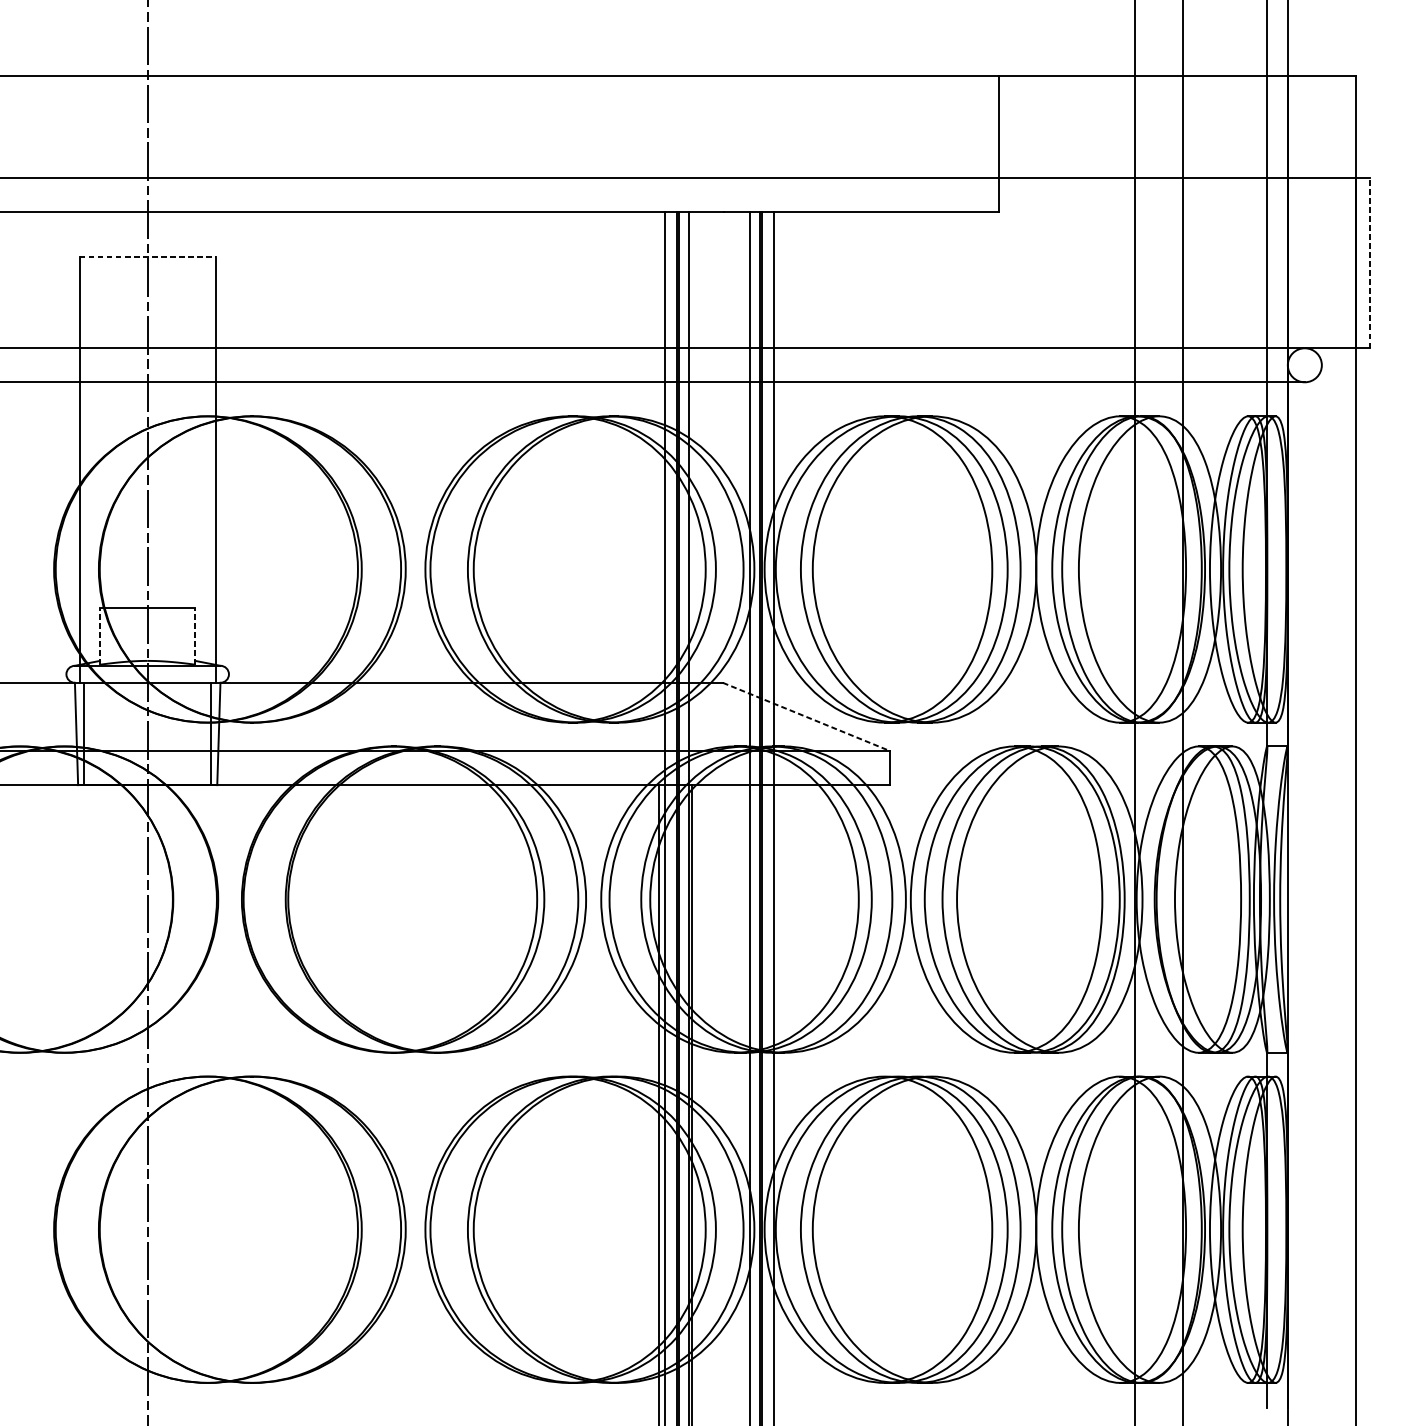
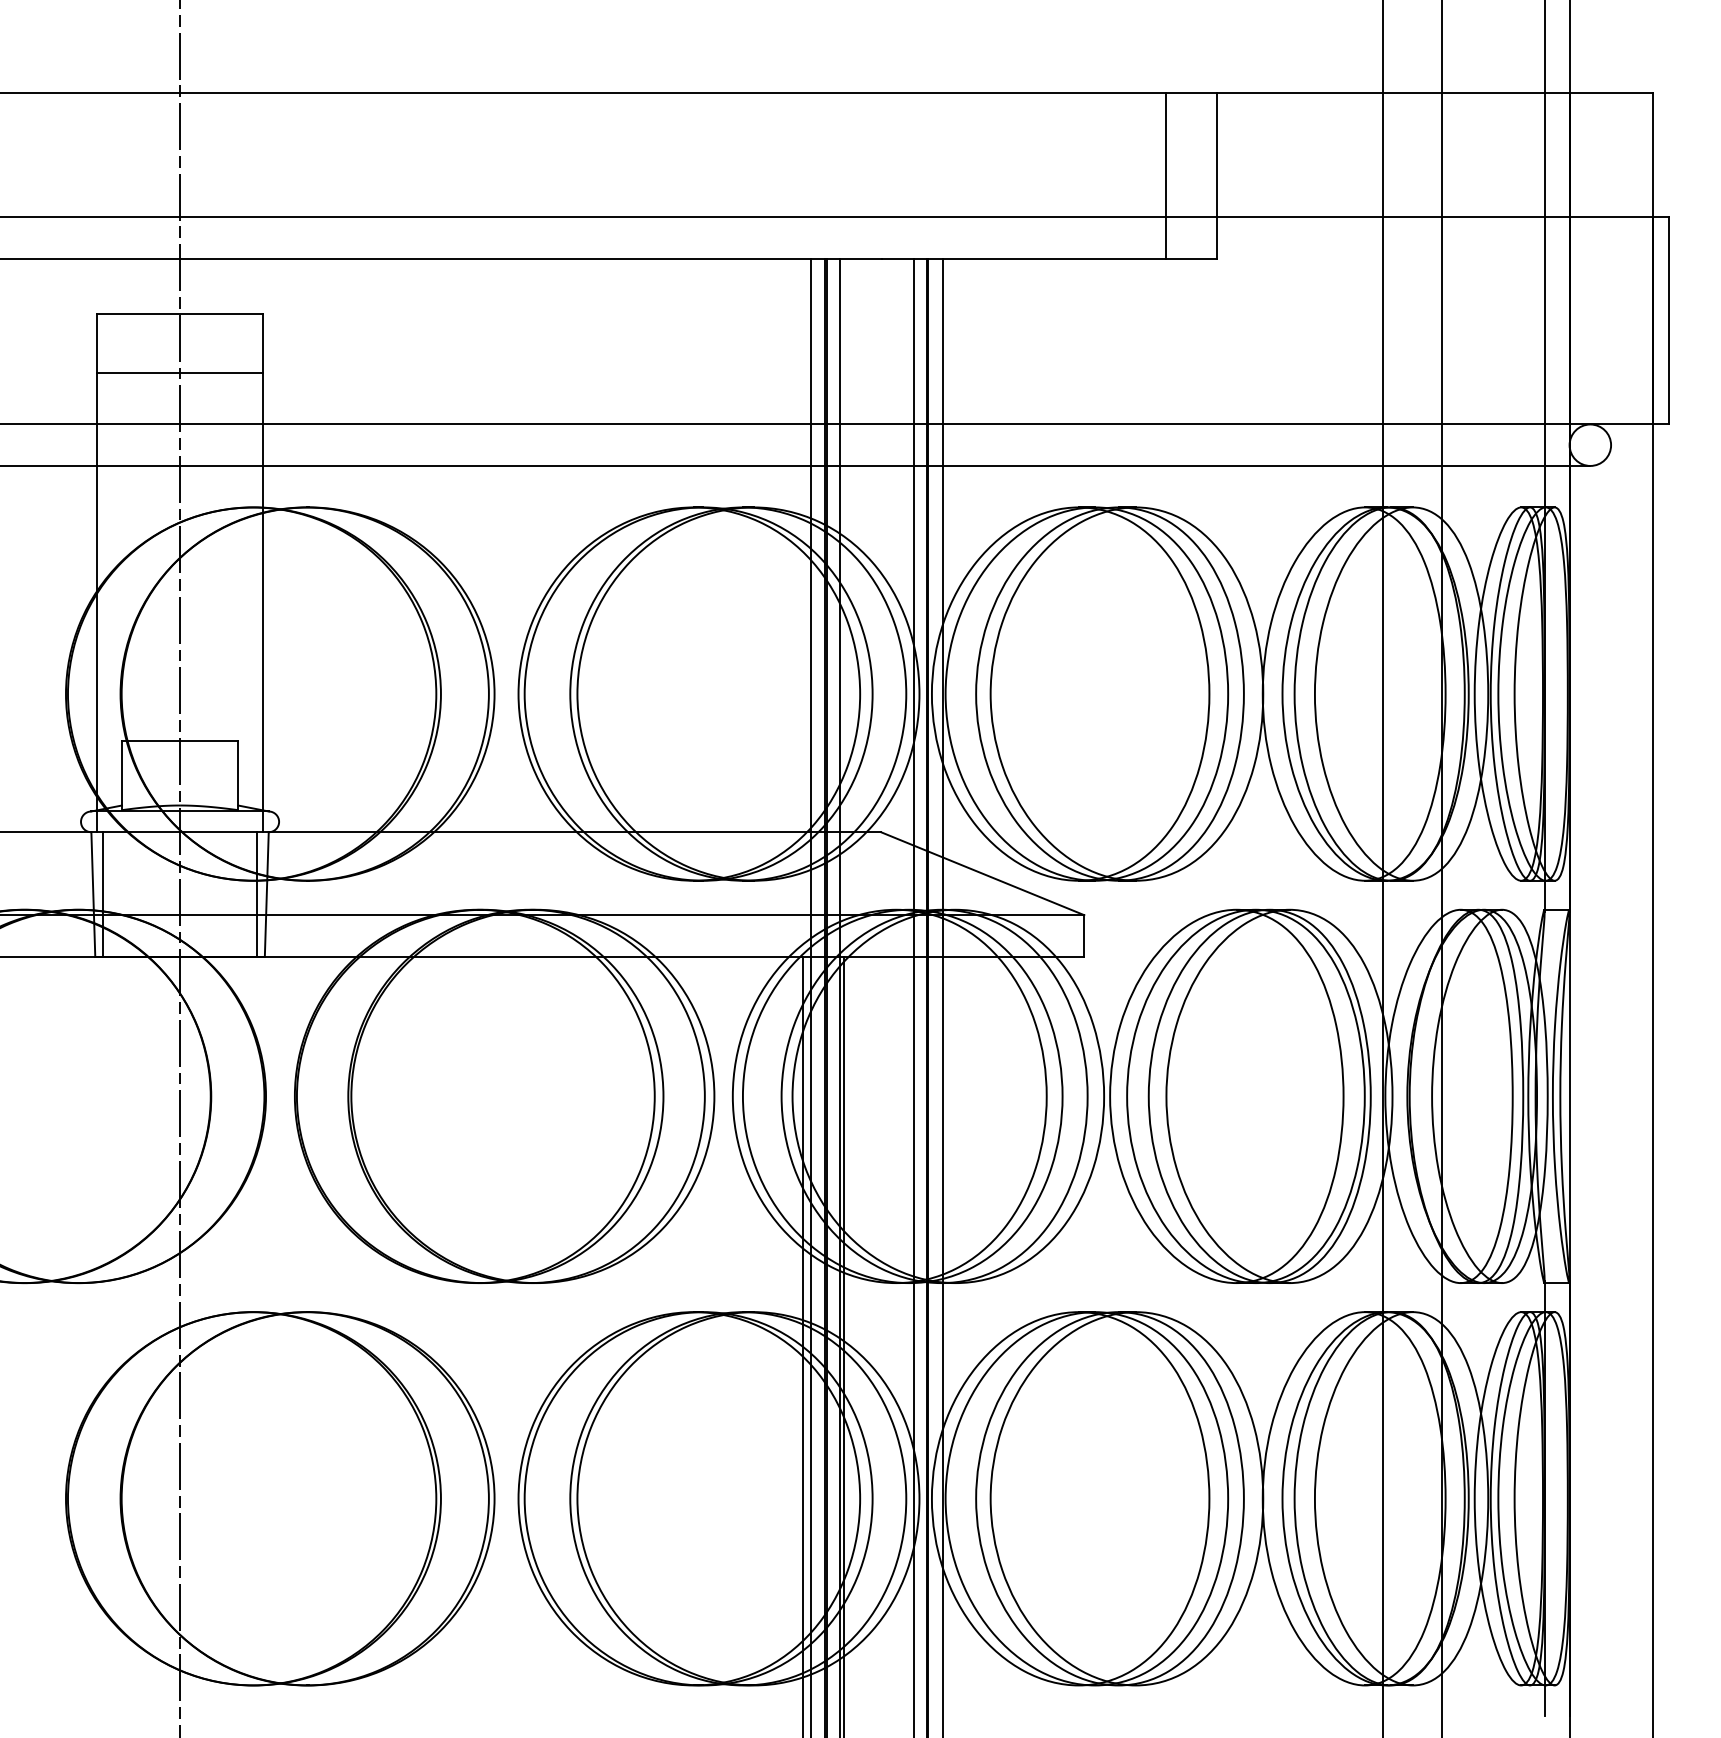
line: (956, 143) -> (1165, 175), added
line: (148, 257) -> (180, 313), dashed -> solid
line: (1369, 262) -> (1669, 320), dashed -> solid
line: (148, 305) -> (180, 372), added
line: (99, 636) -> (121, 775), dashed -> solid
line: (195, 636) -> (238, 775), dashed -> solid
line: (806, 716) -> (982, 873), dashed -> solid

